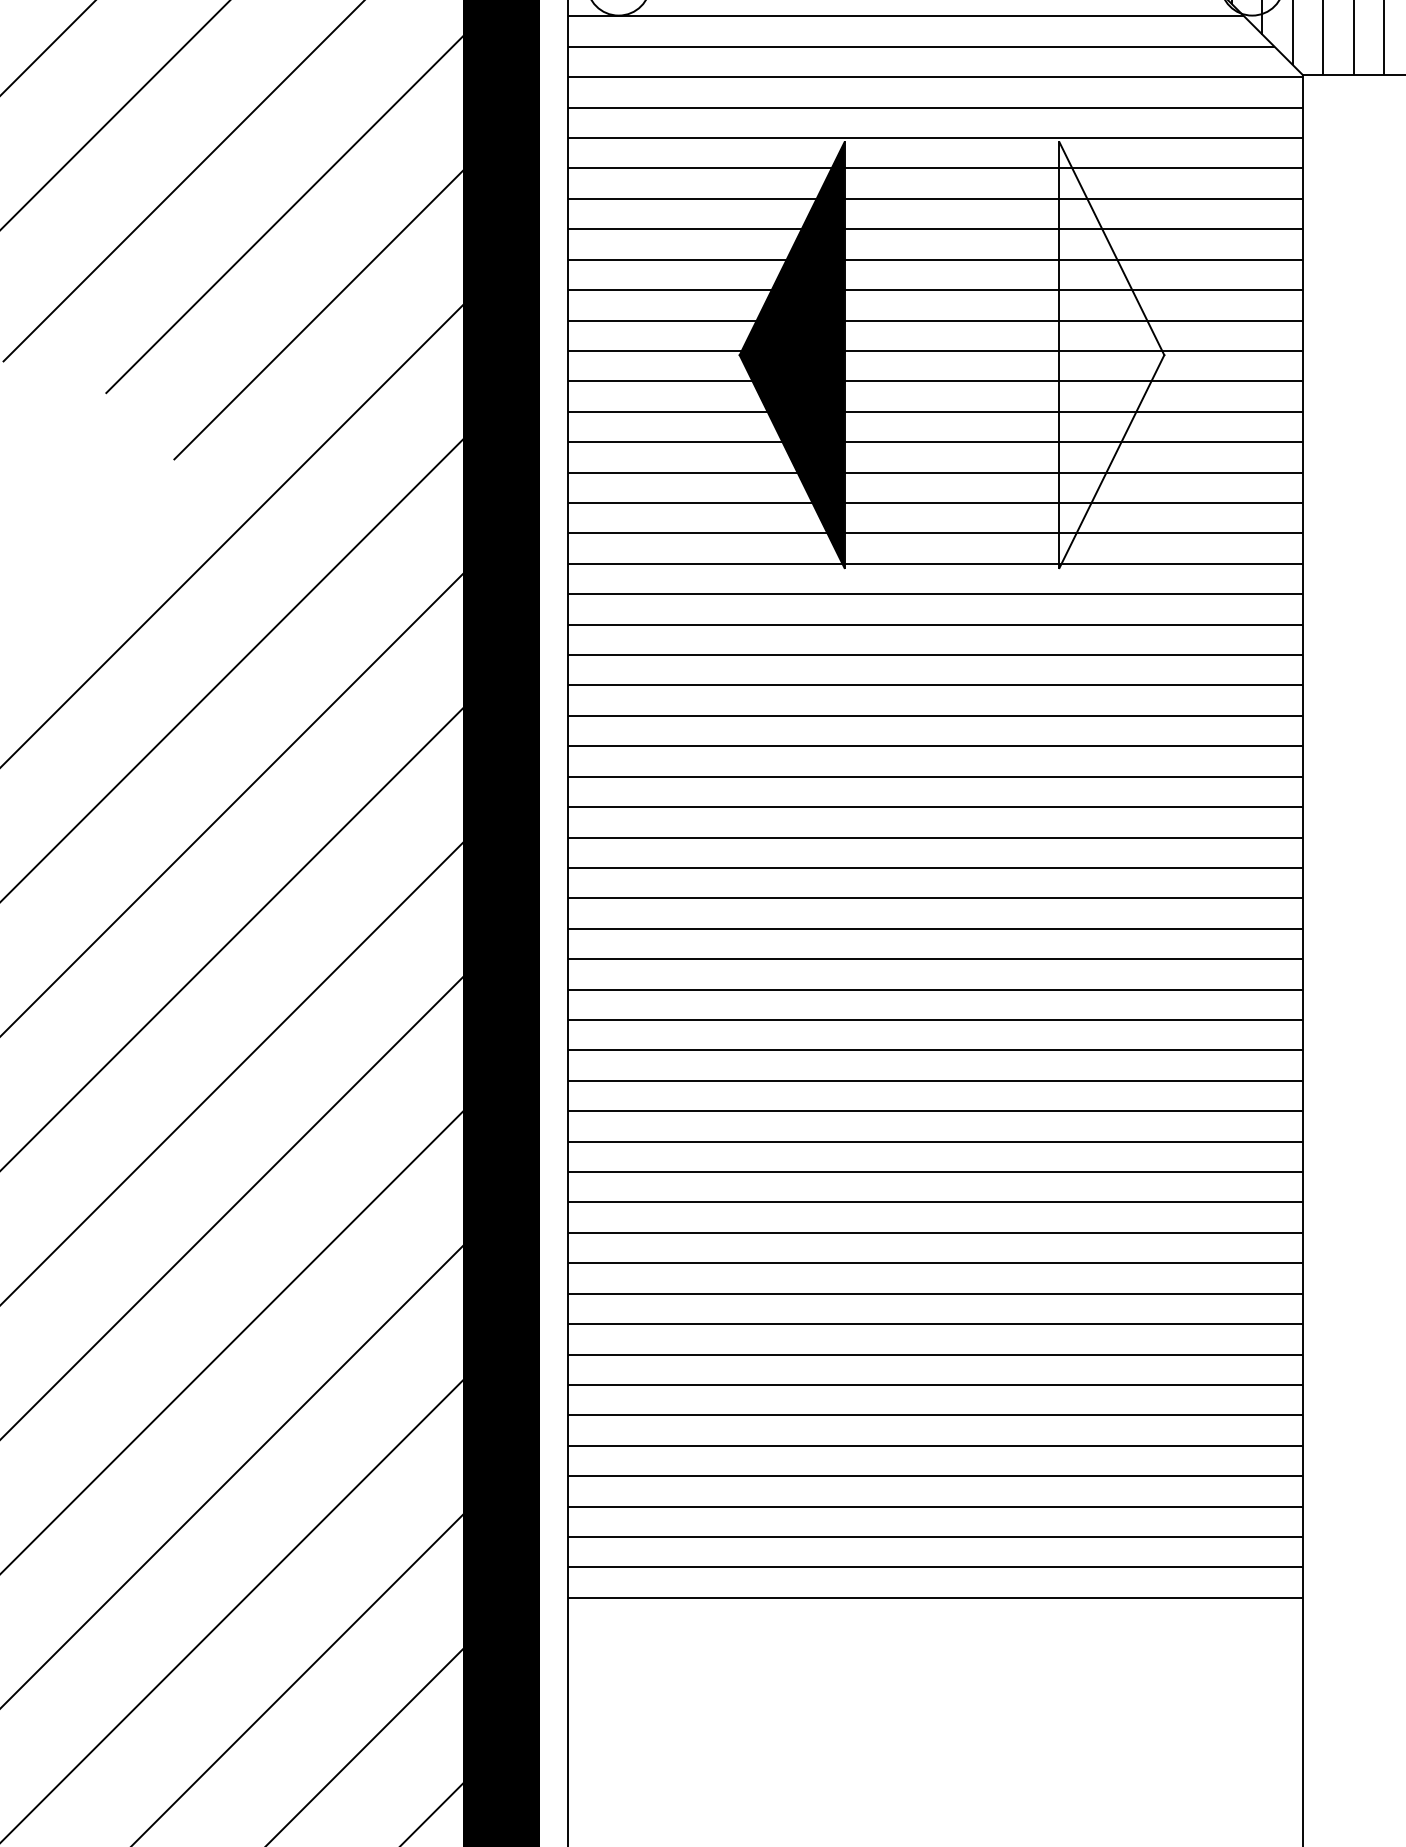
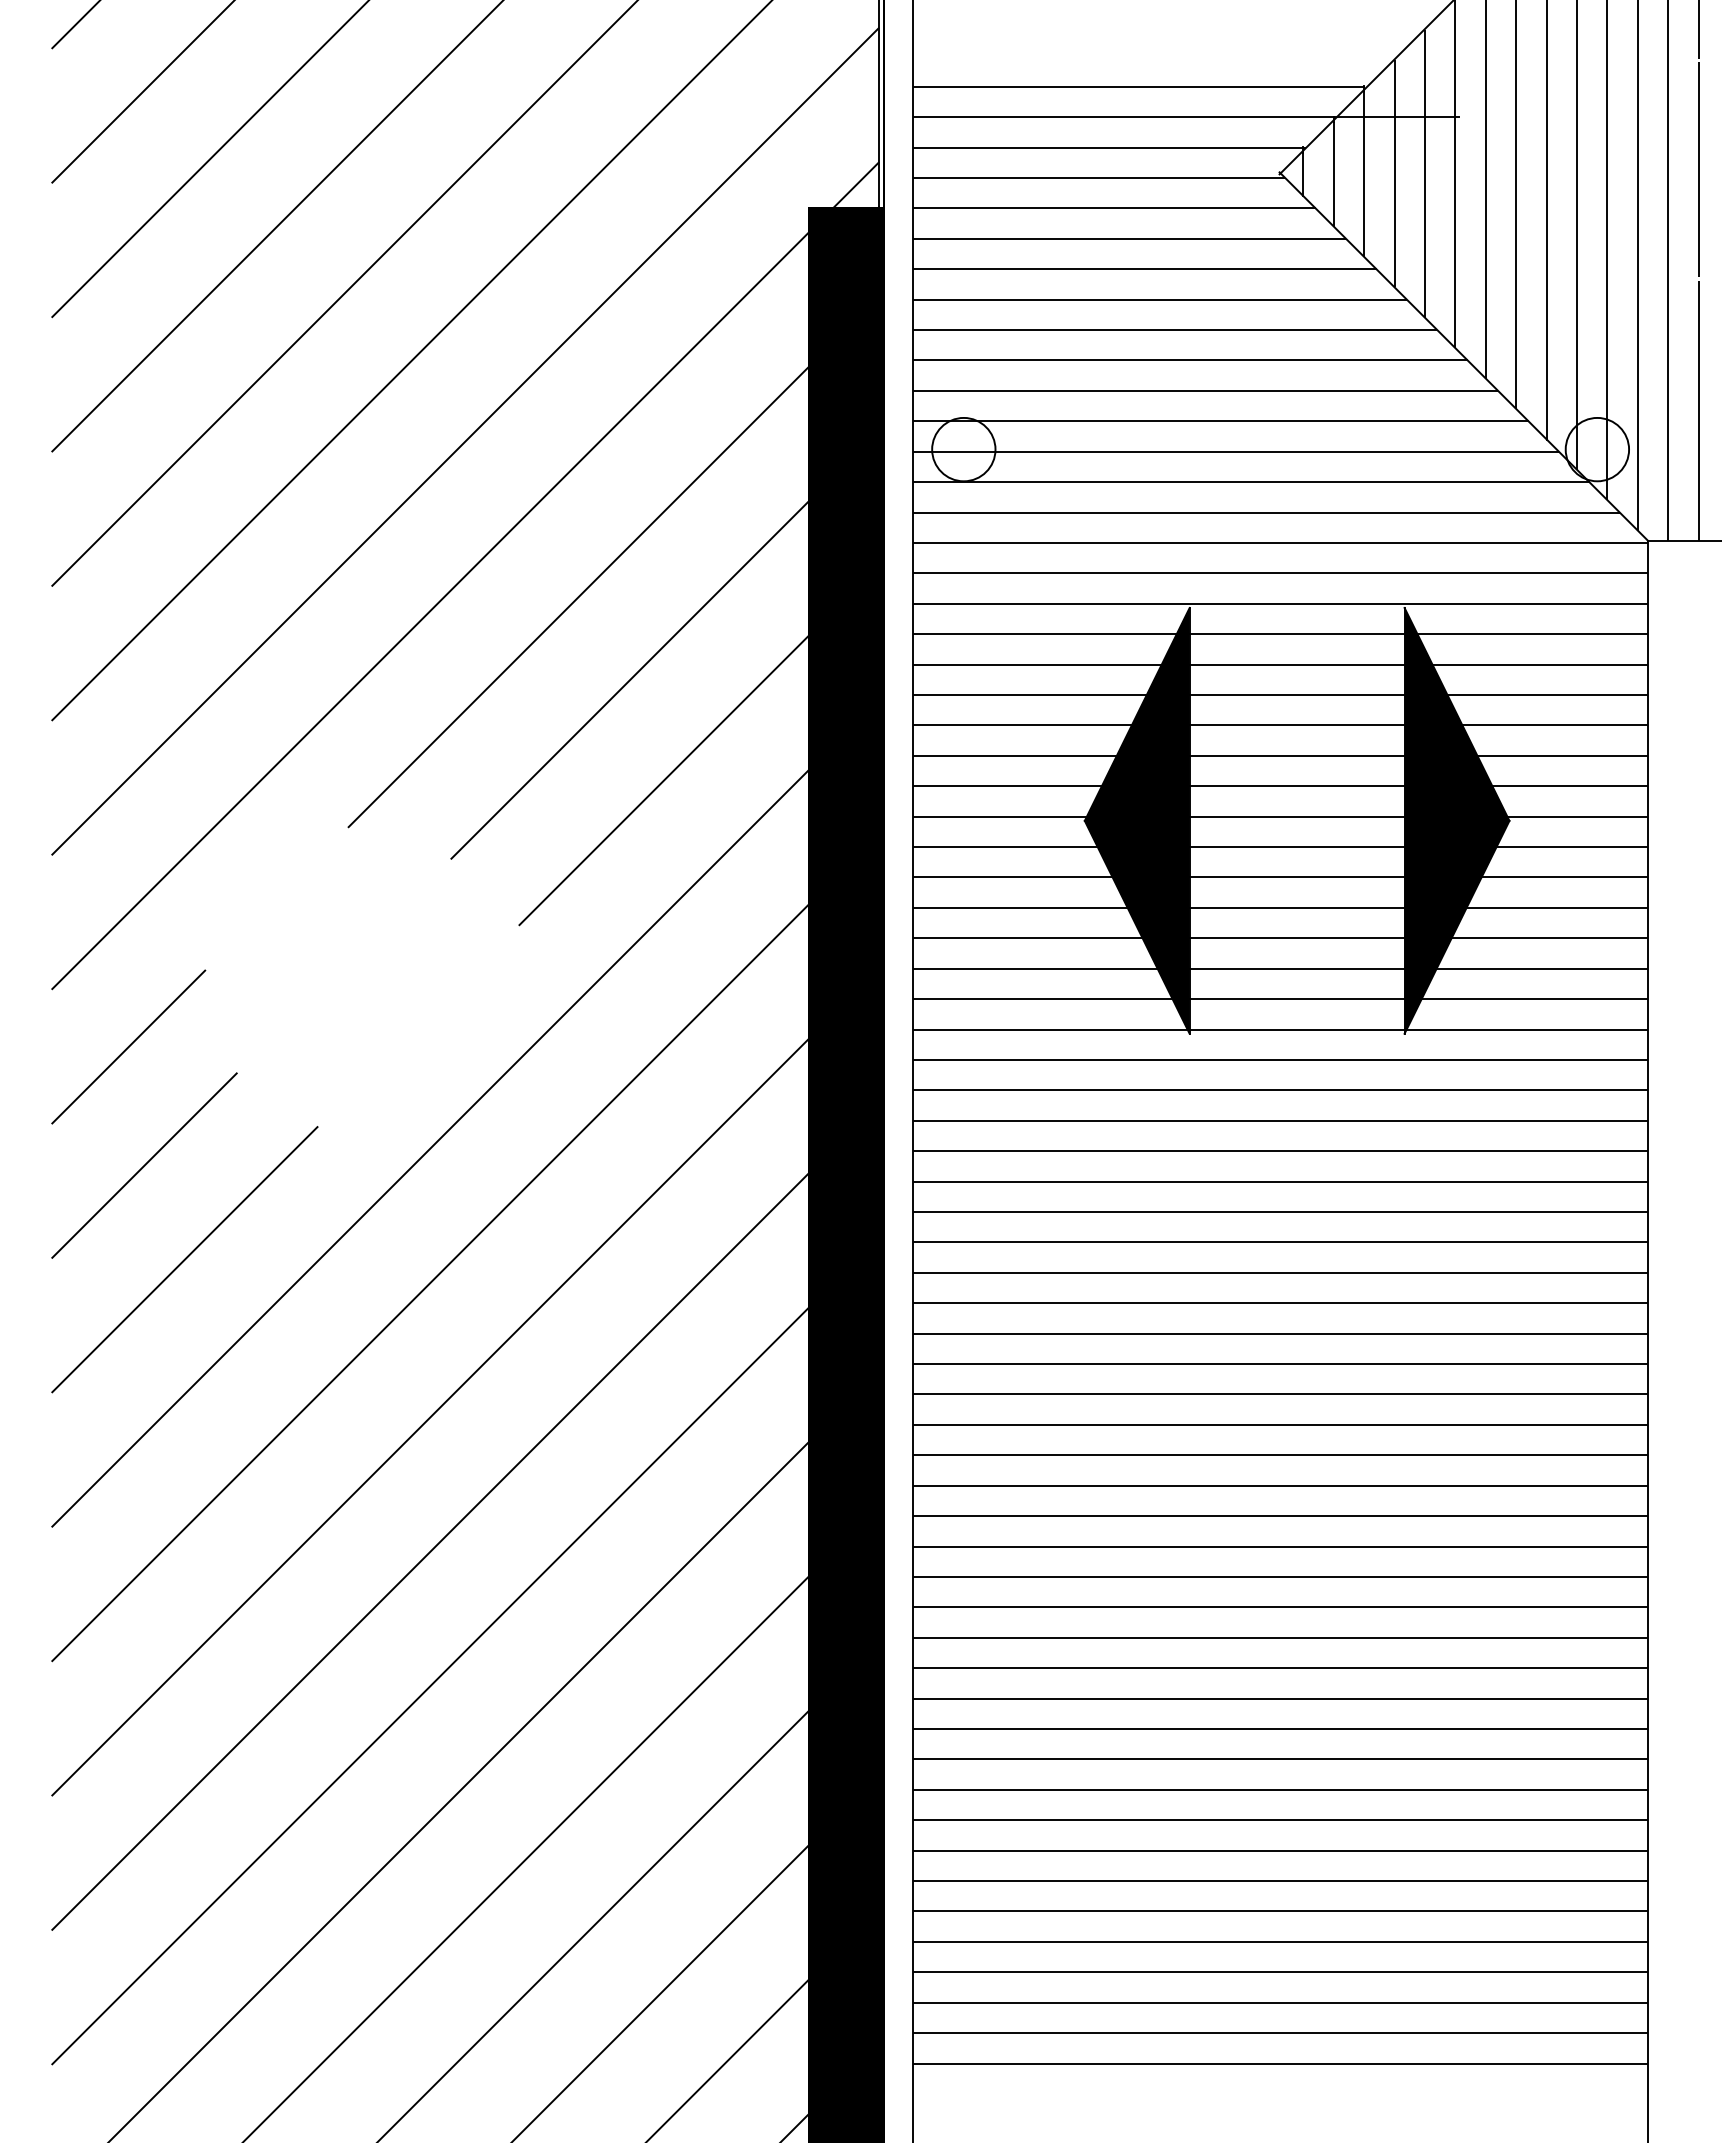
fill: (1111, 354) -> (1456, 820), added

